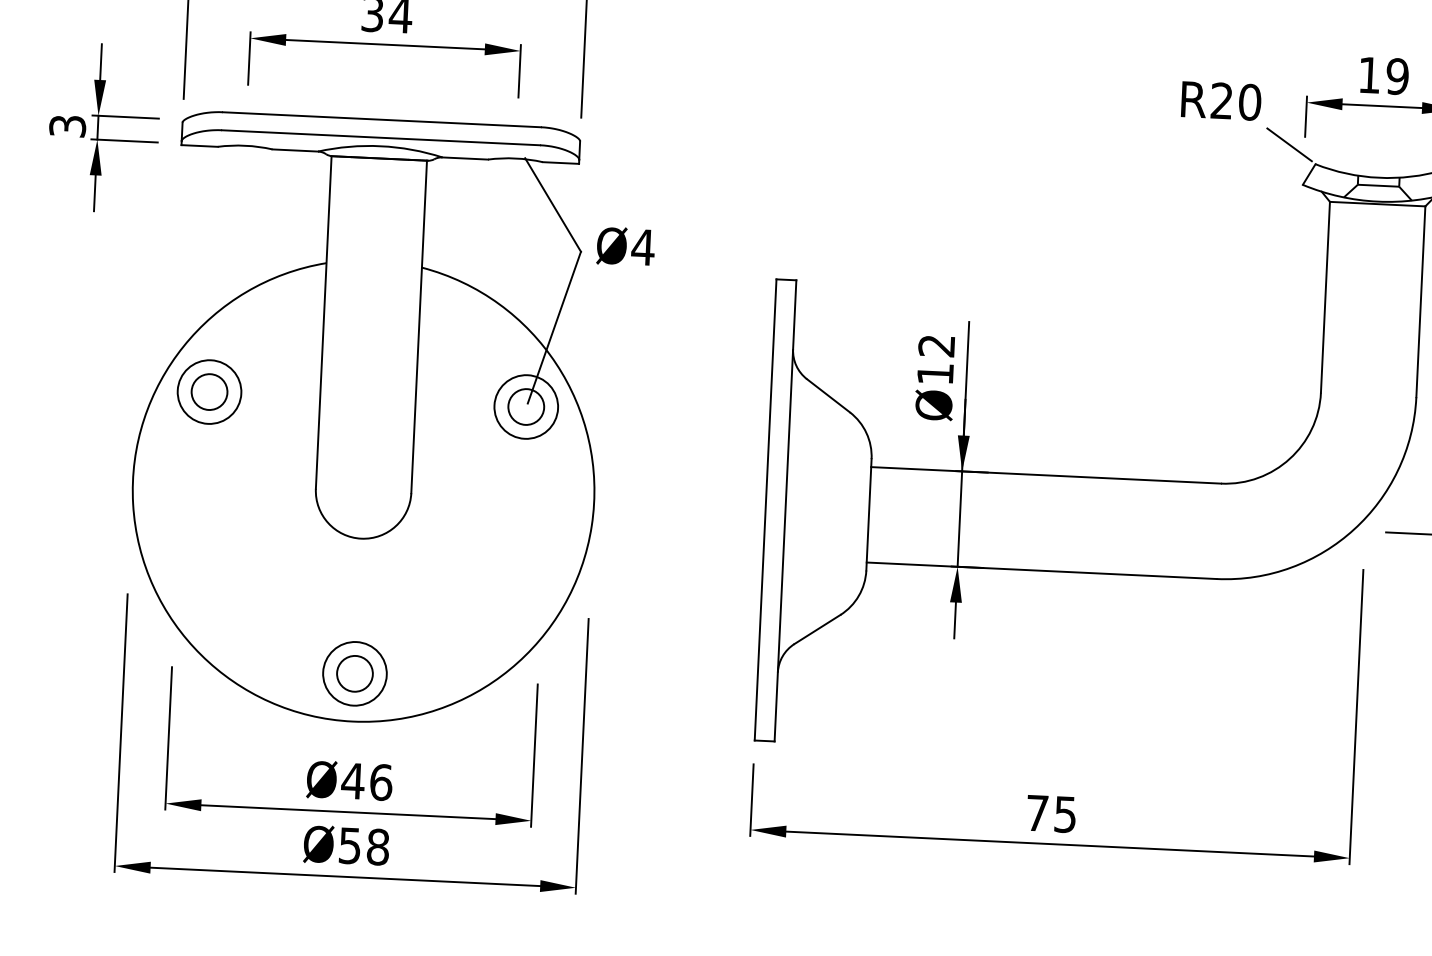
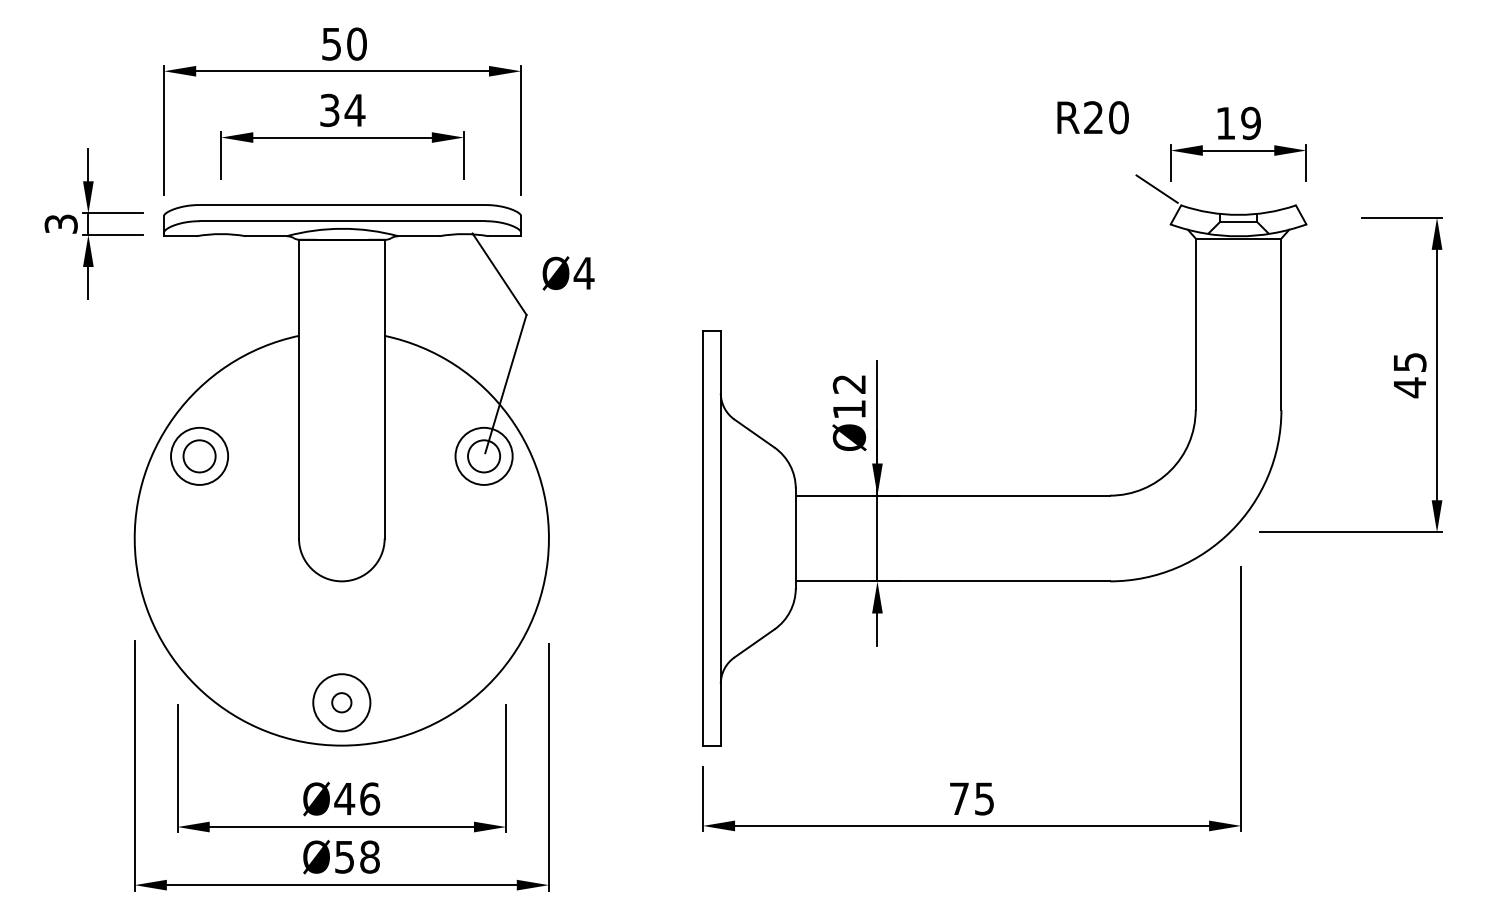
text: (1220, 100) -> (1092, 117), moved
text: (625, 246) -> (568, 273), moved
circle: (354, 673) -> (341, 702), size x0.6

